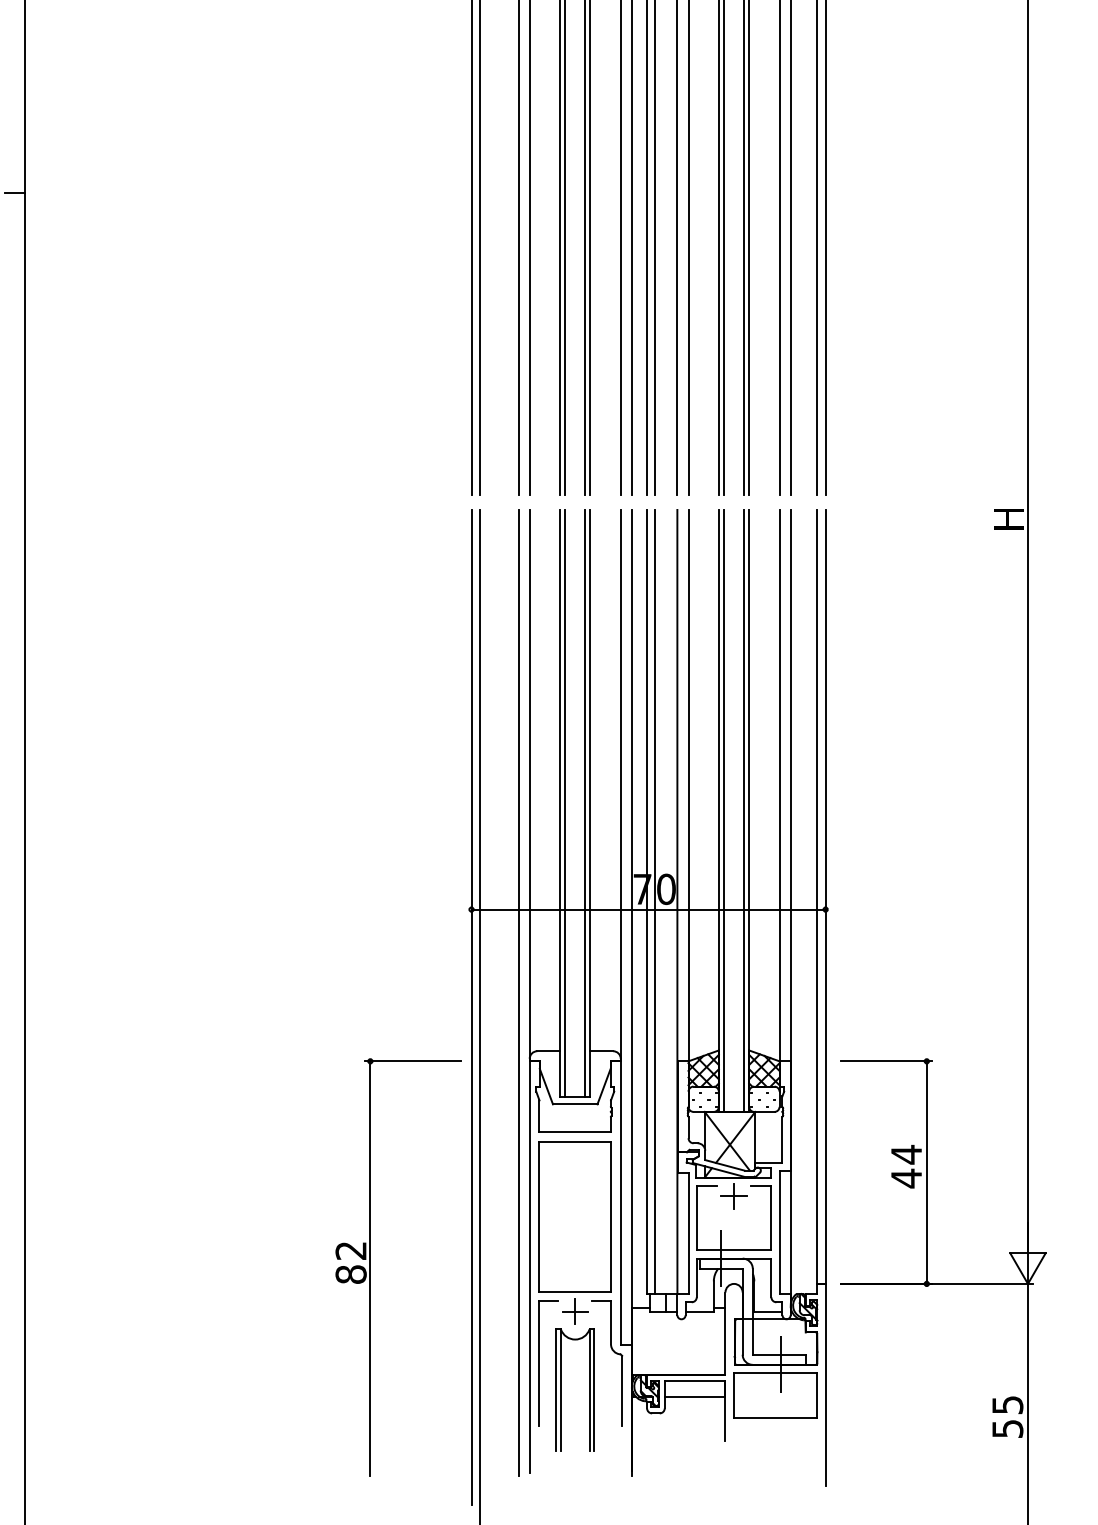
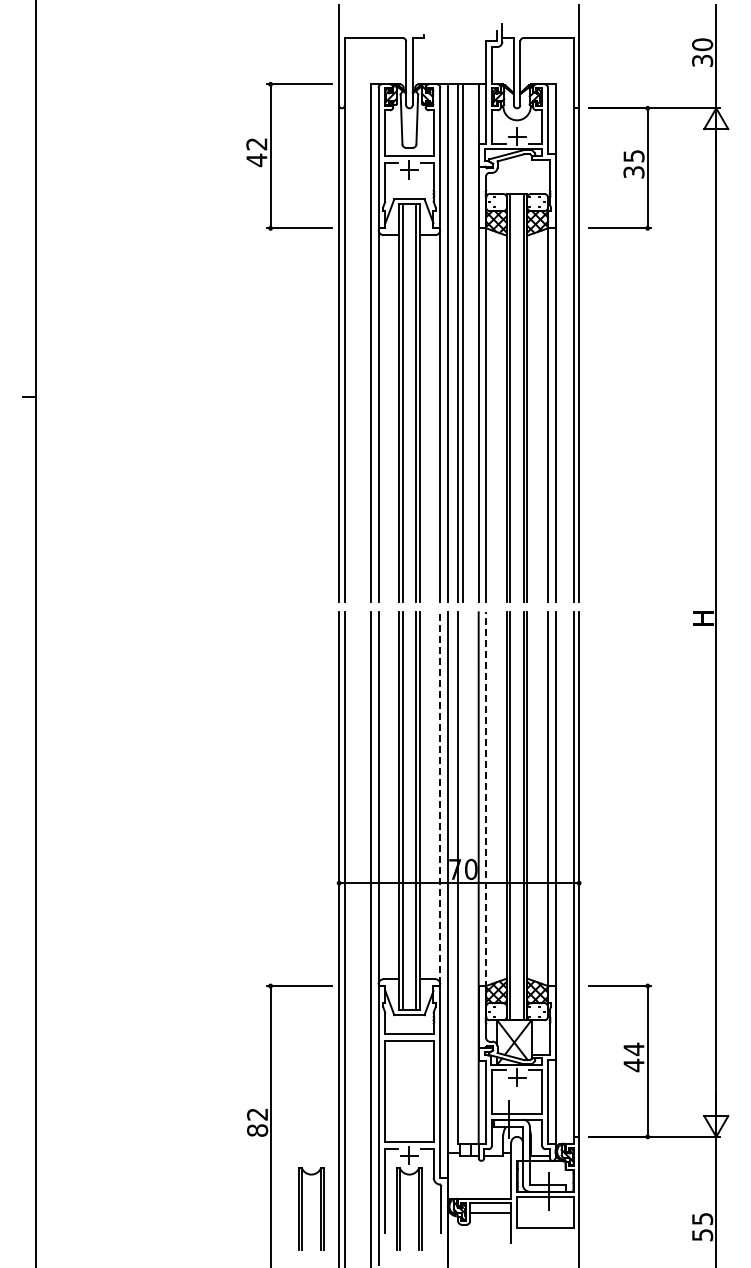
line: (621, 784) -> (440, 798), solid -> dashed
line: (688, 787) -> (486, 800), solid -> dashed
line: (654, 901) -> (463, 877), removed
part: (417, 1389) -> (302, 1208), added

